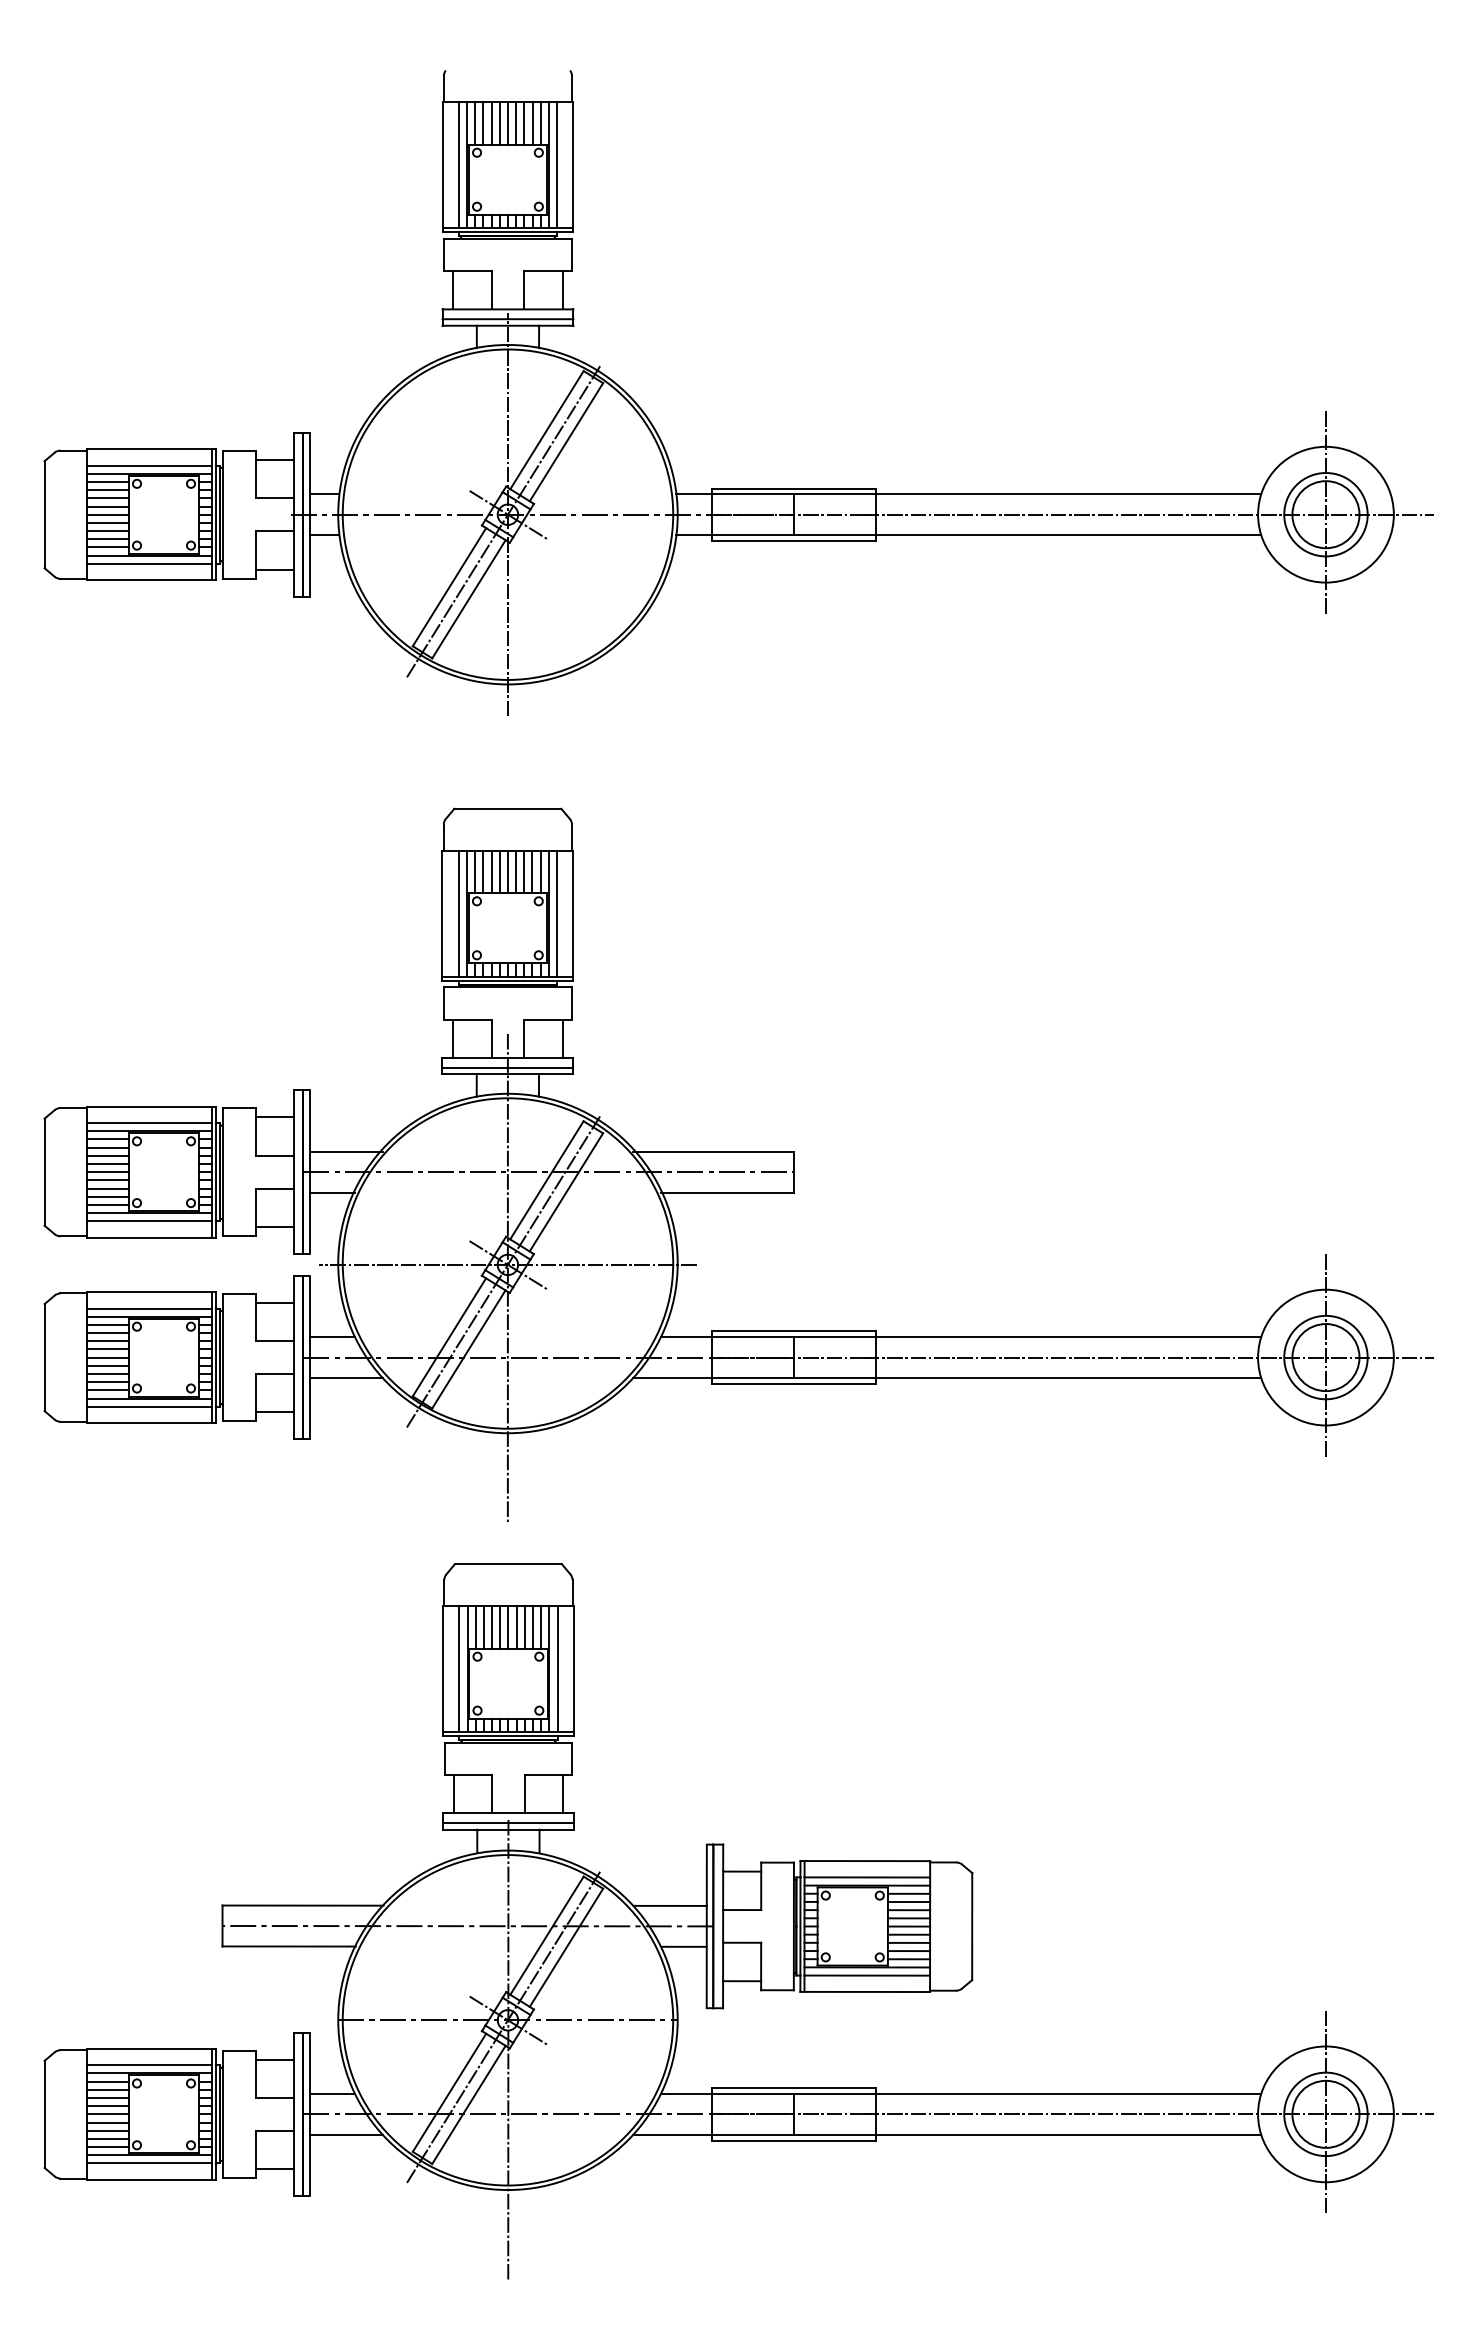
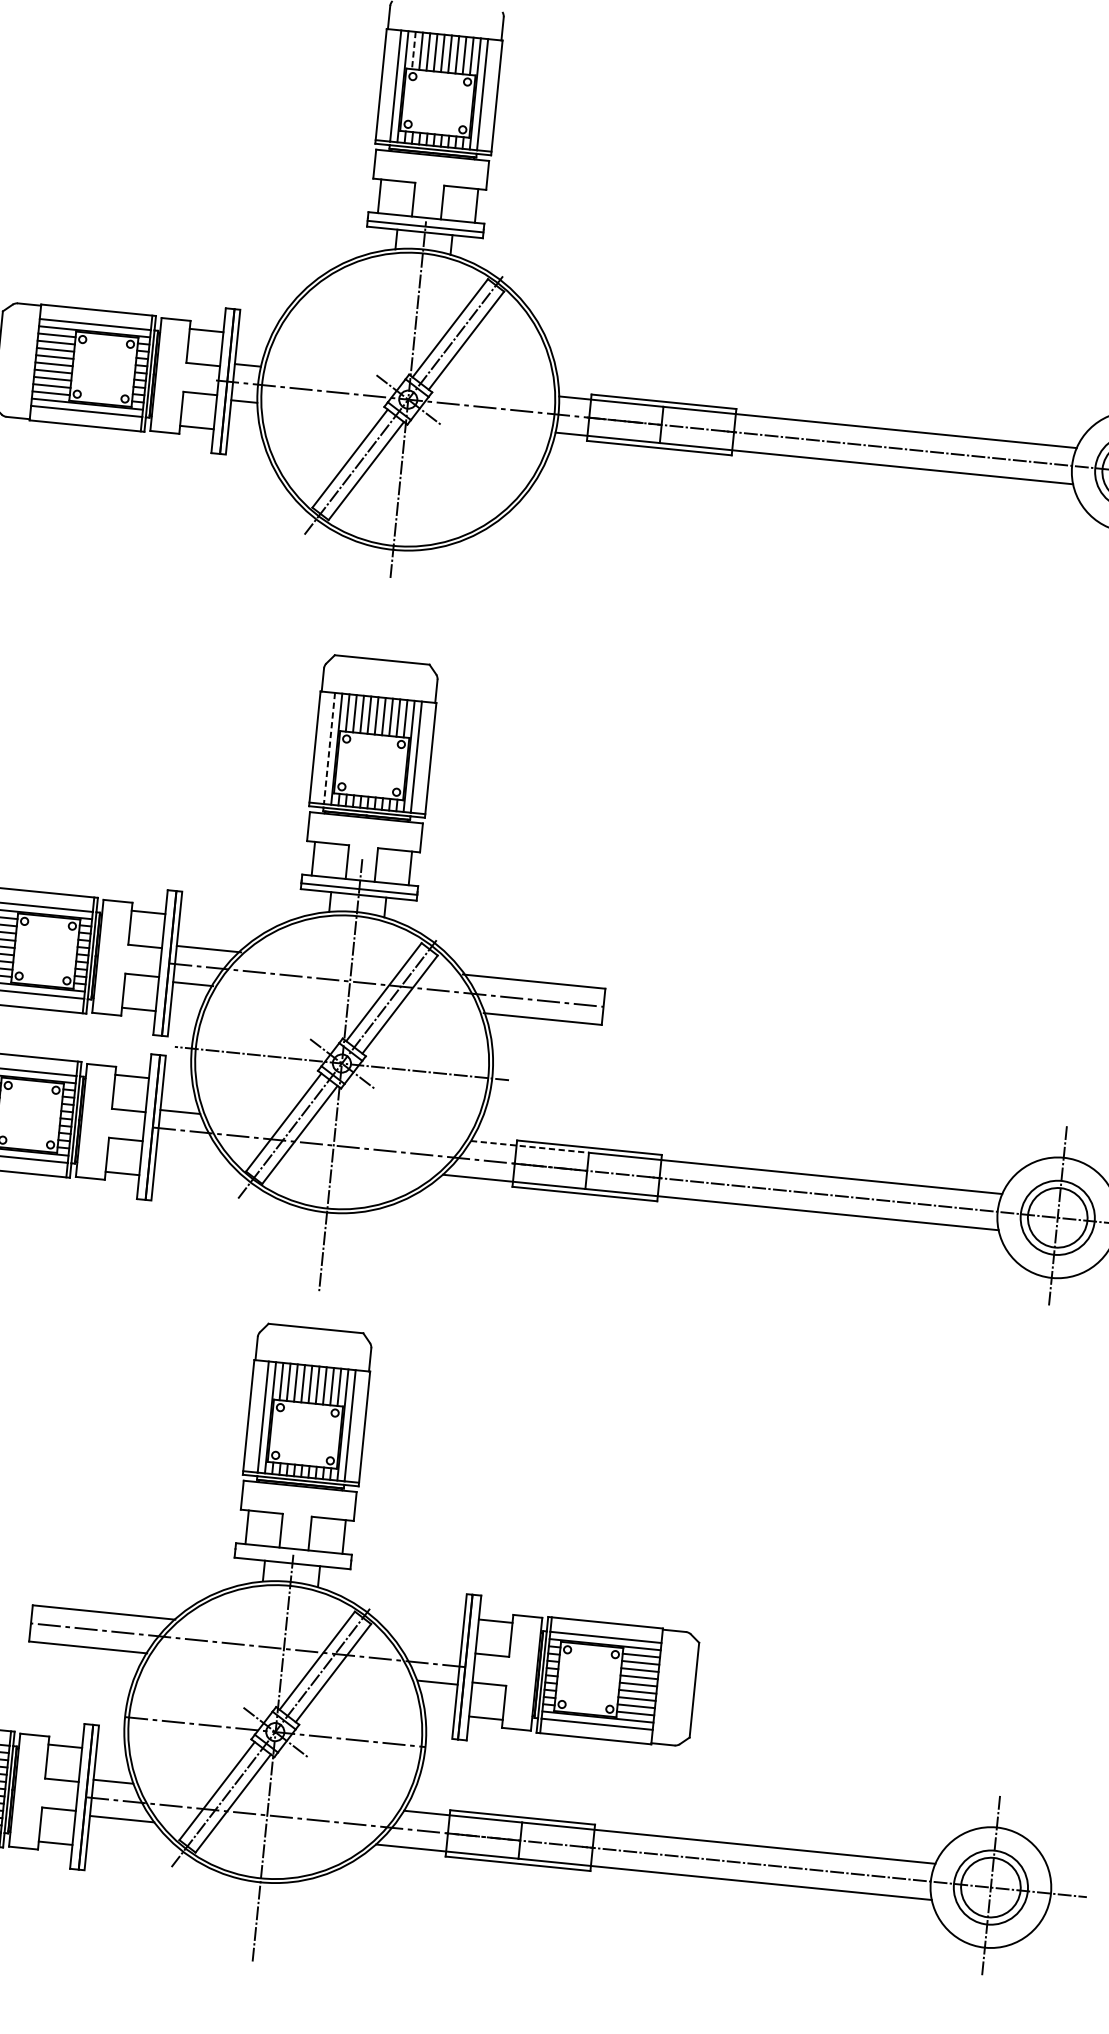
line: (475, 124) -> (414, 51), solid -> dashed
line: (458, 913) -> (329, 748), solid -> dashed
line: (727, 1337) -> (529, 1147), solid -> dashed
line: (346, 1378) -> (189, 1149), removed
line: (507, 1823) -> (292, 1557), removed
line: (670, 1905) -> (429, 1644), removed

